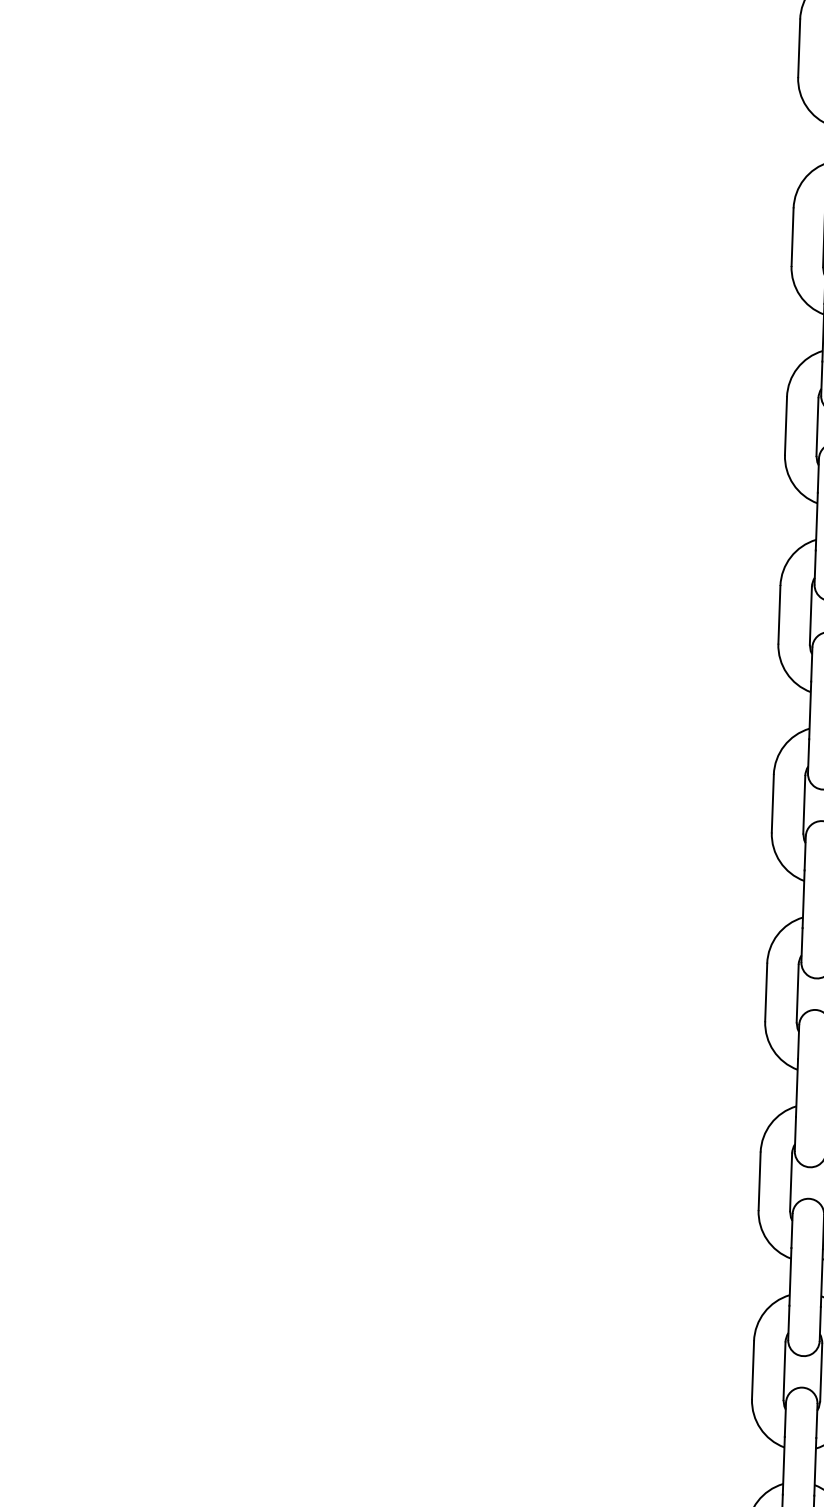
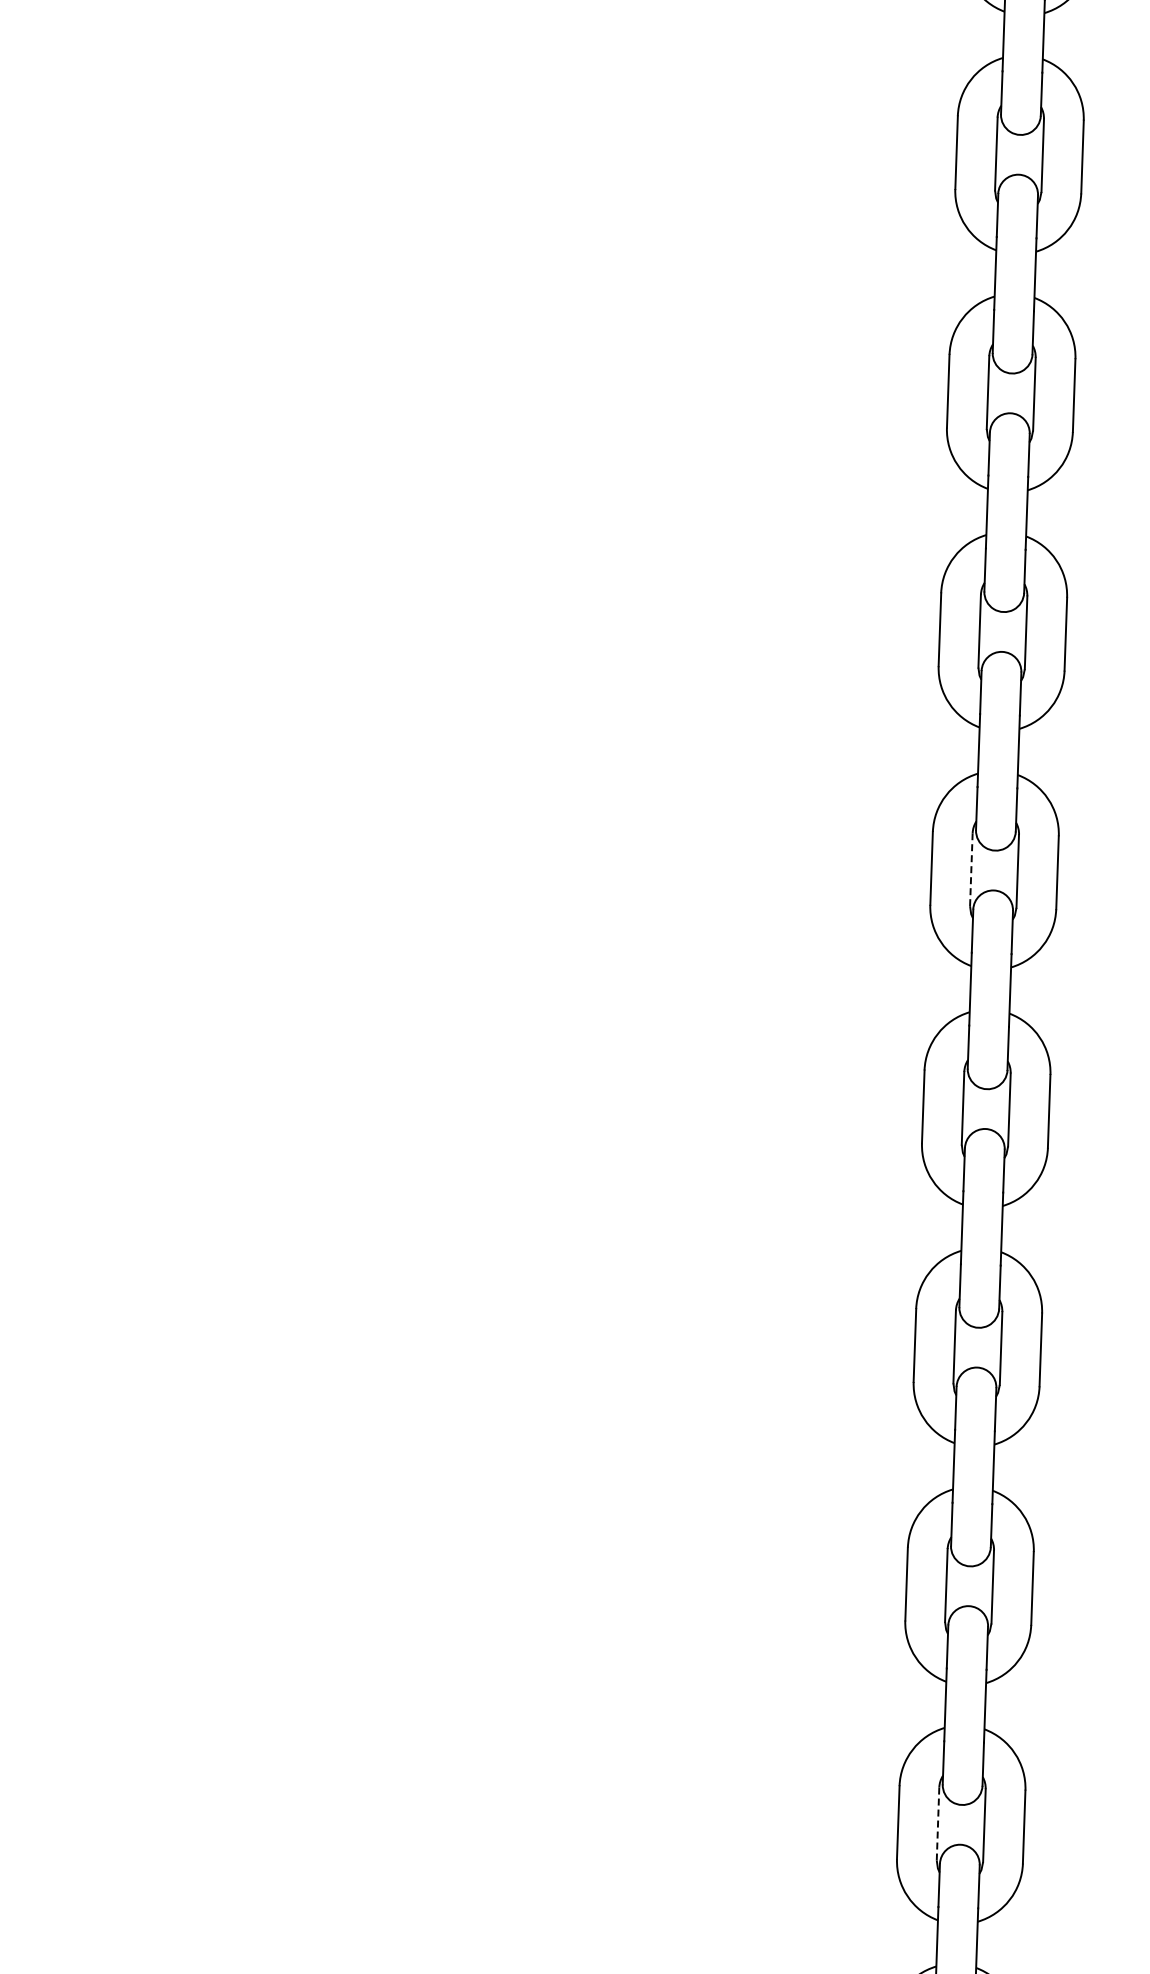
line: (810, 615) -> (971, 869), solid -> dashed
line: (784, 1370) -> (938, 1823), solid -> dashed

